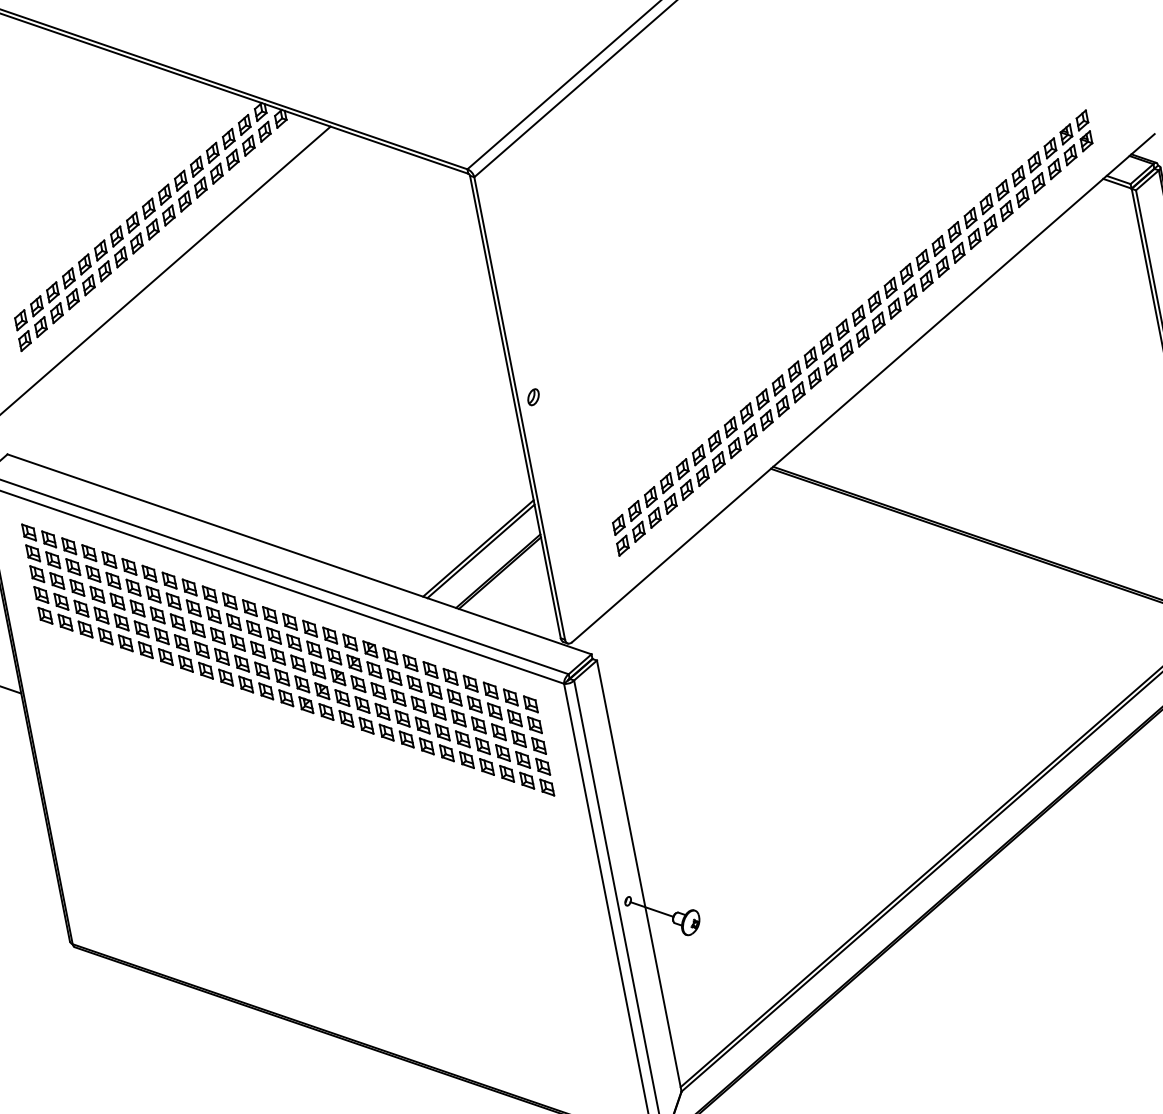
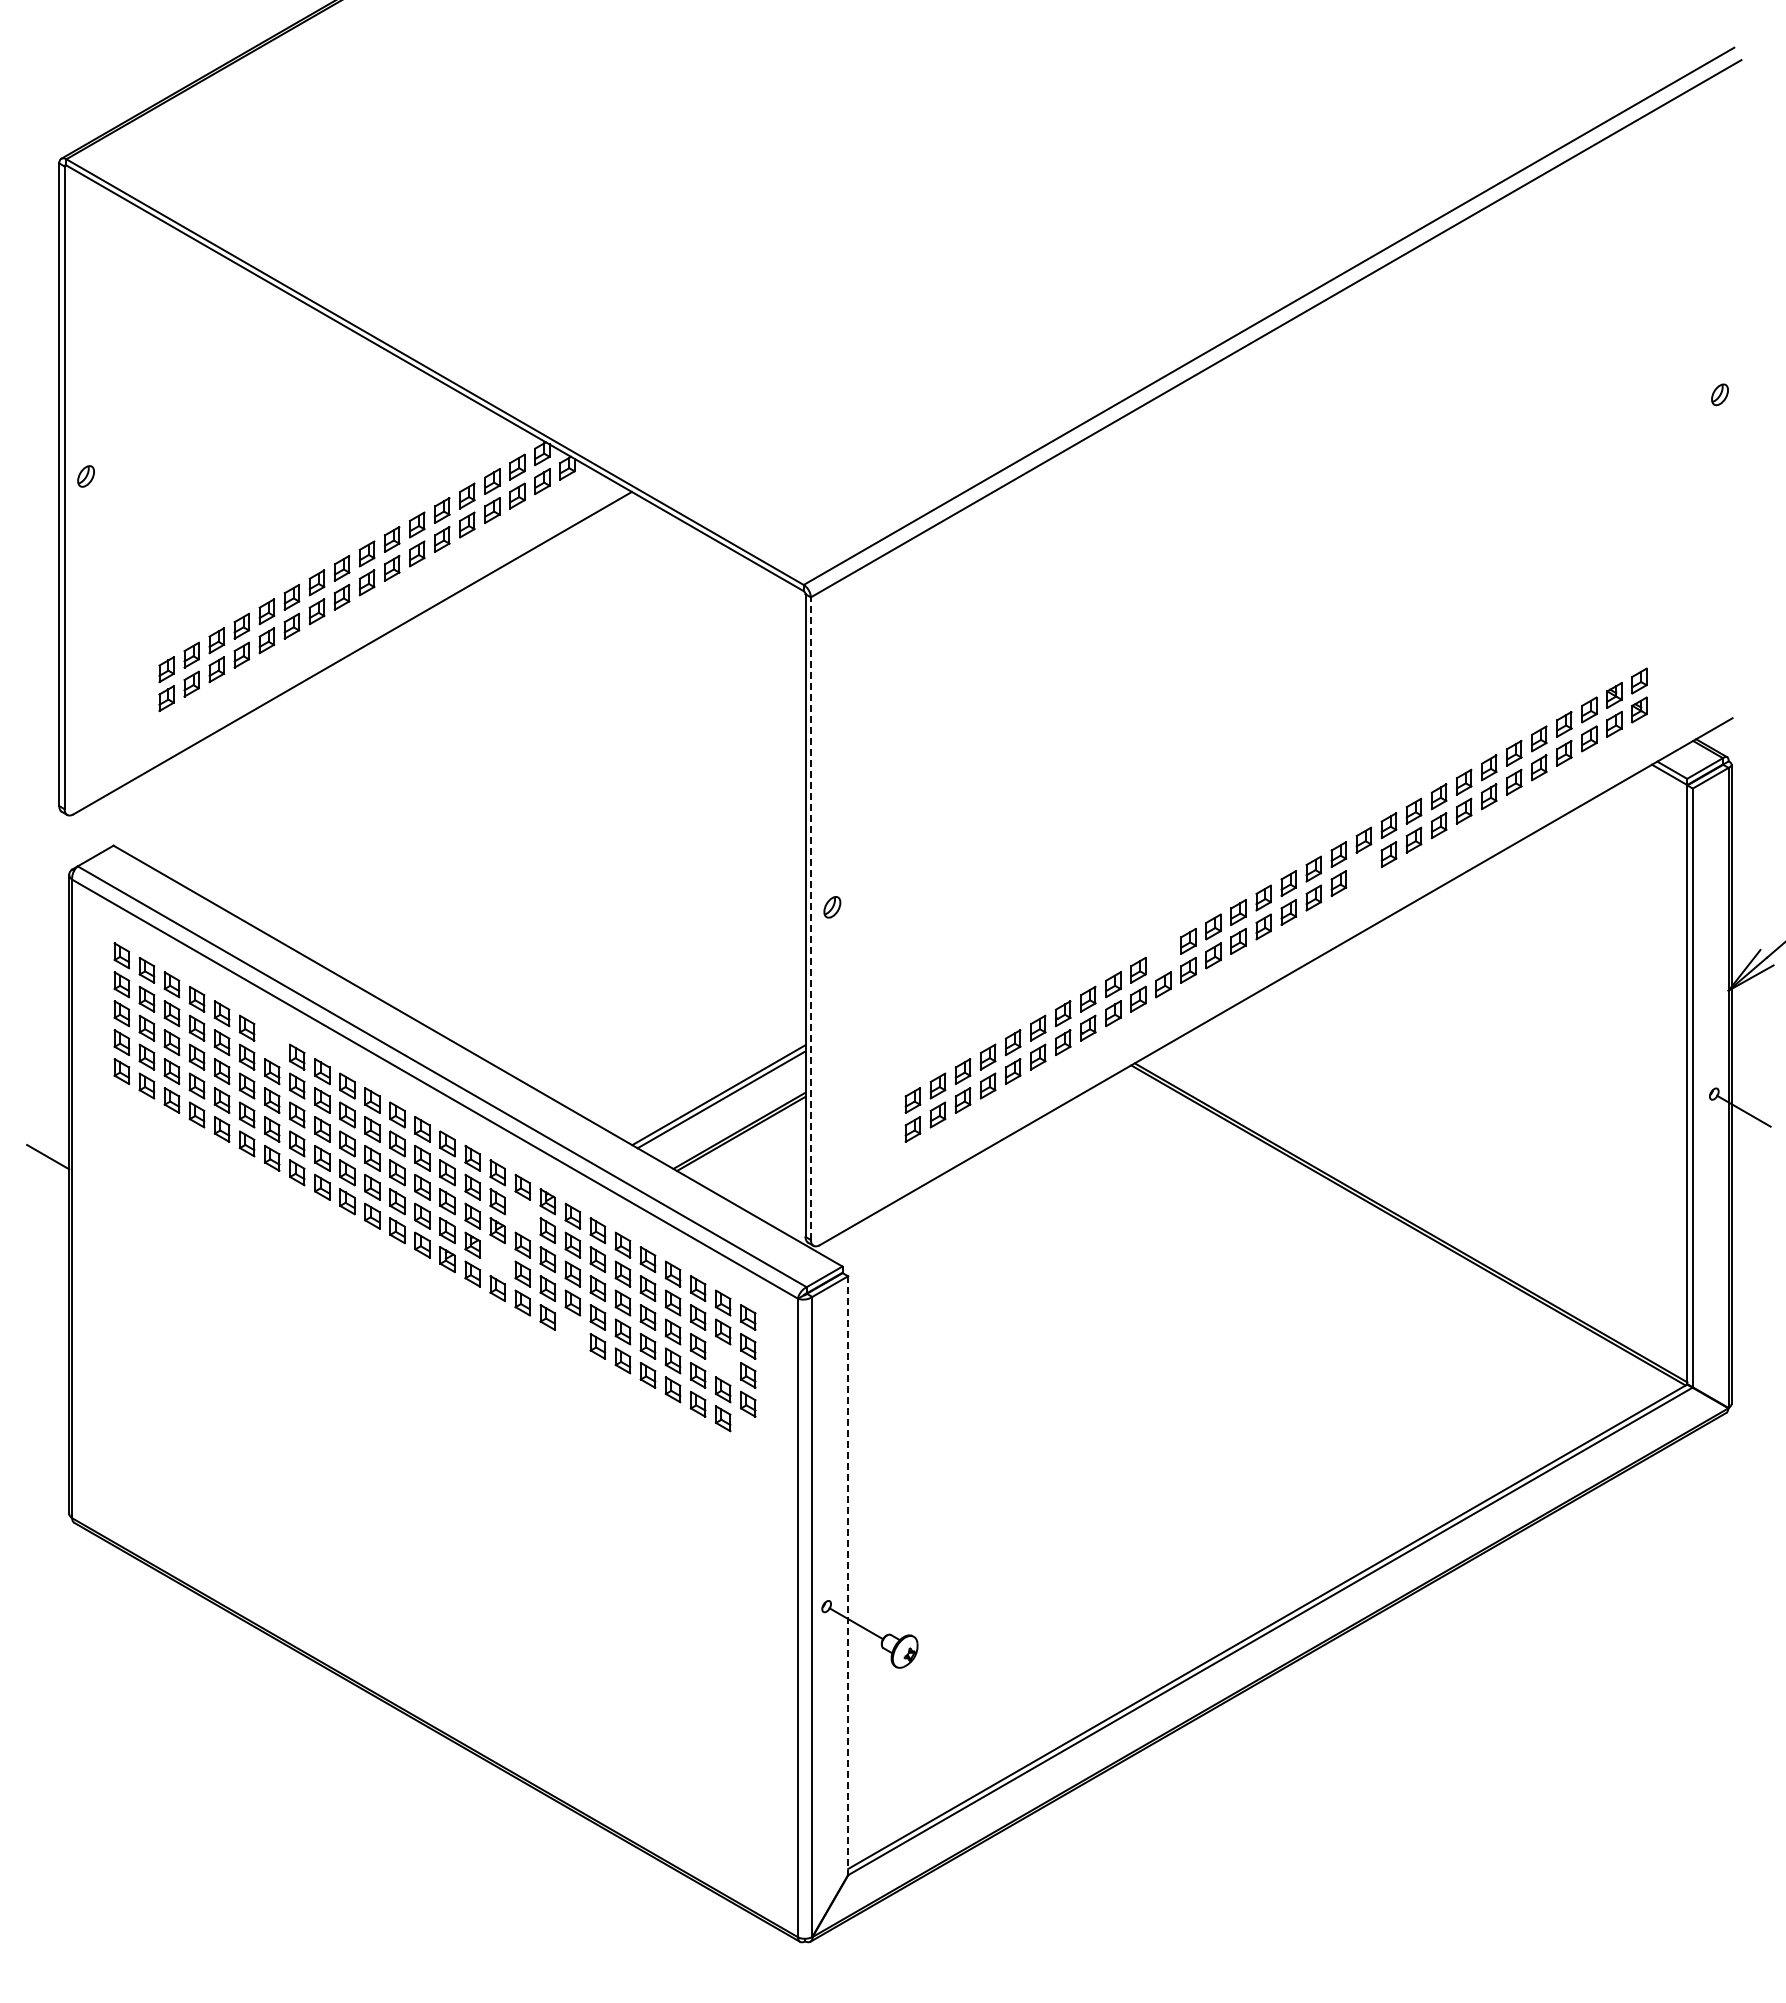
part: (910, 294) -> (1363, 868), removed
part: (778, 385) -> (1163, 955), removed
line: (519, 408) -> (810, 918), solid -> dashed
part: (149, 573) -> (272, 1042), removed
part: (354, 662) -> (522, 1215), removed
part: (342, 697) -> (497, 1259), removed
part: (519, 738) -> (723, 1360), removed
part: (406, 739) -> (572, 1331), removed
part: (547, 787) -> (748, 1432), removed
line: (639, 876) -> (848, 1576), solid -> dashed

